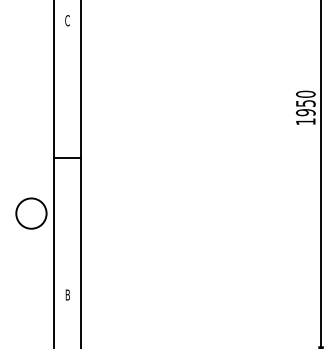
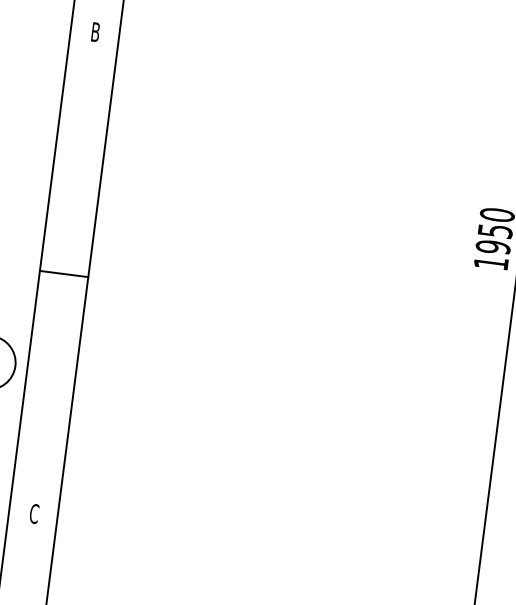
text: (67, 20) -> (95, 31), C -> B
text: (67, 294) -> (33, 512), B -> C

